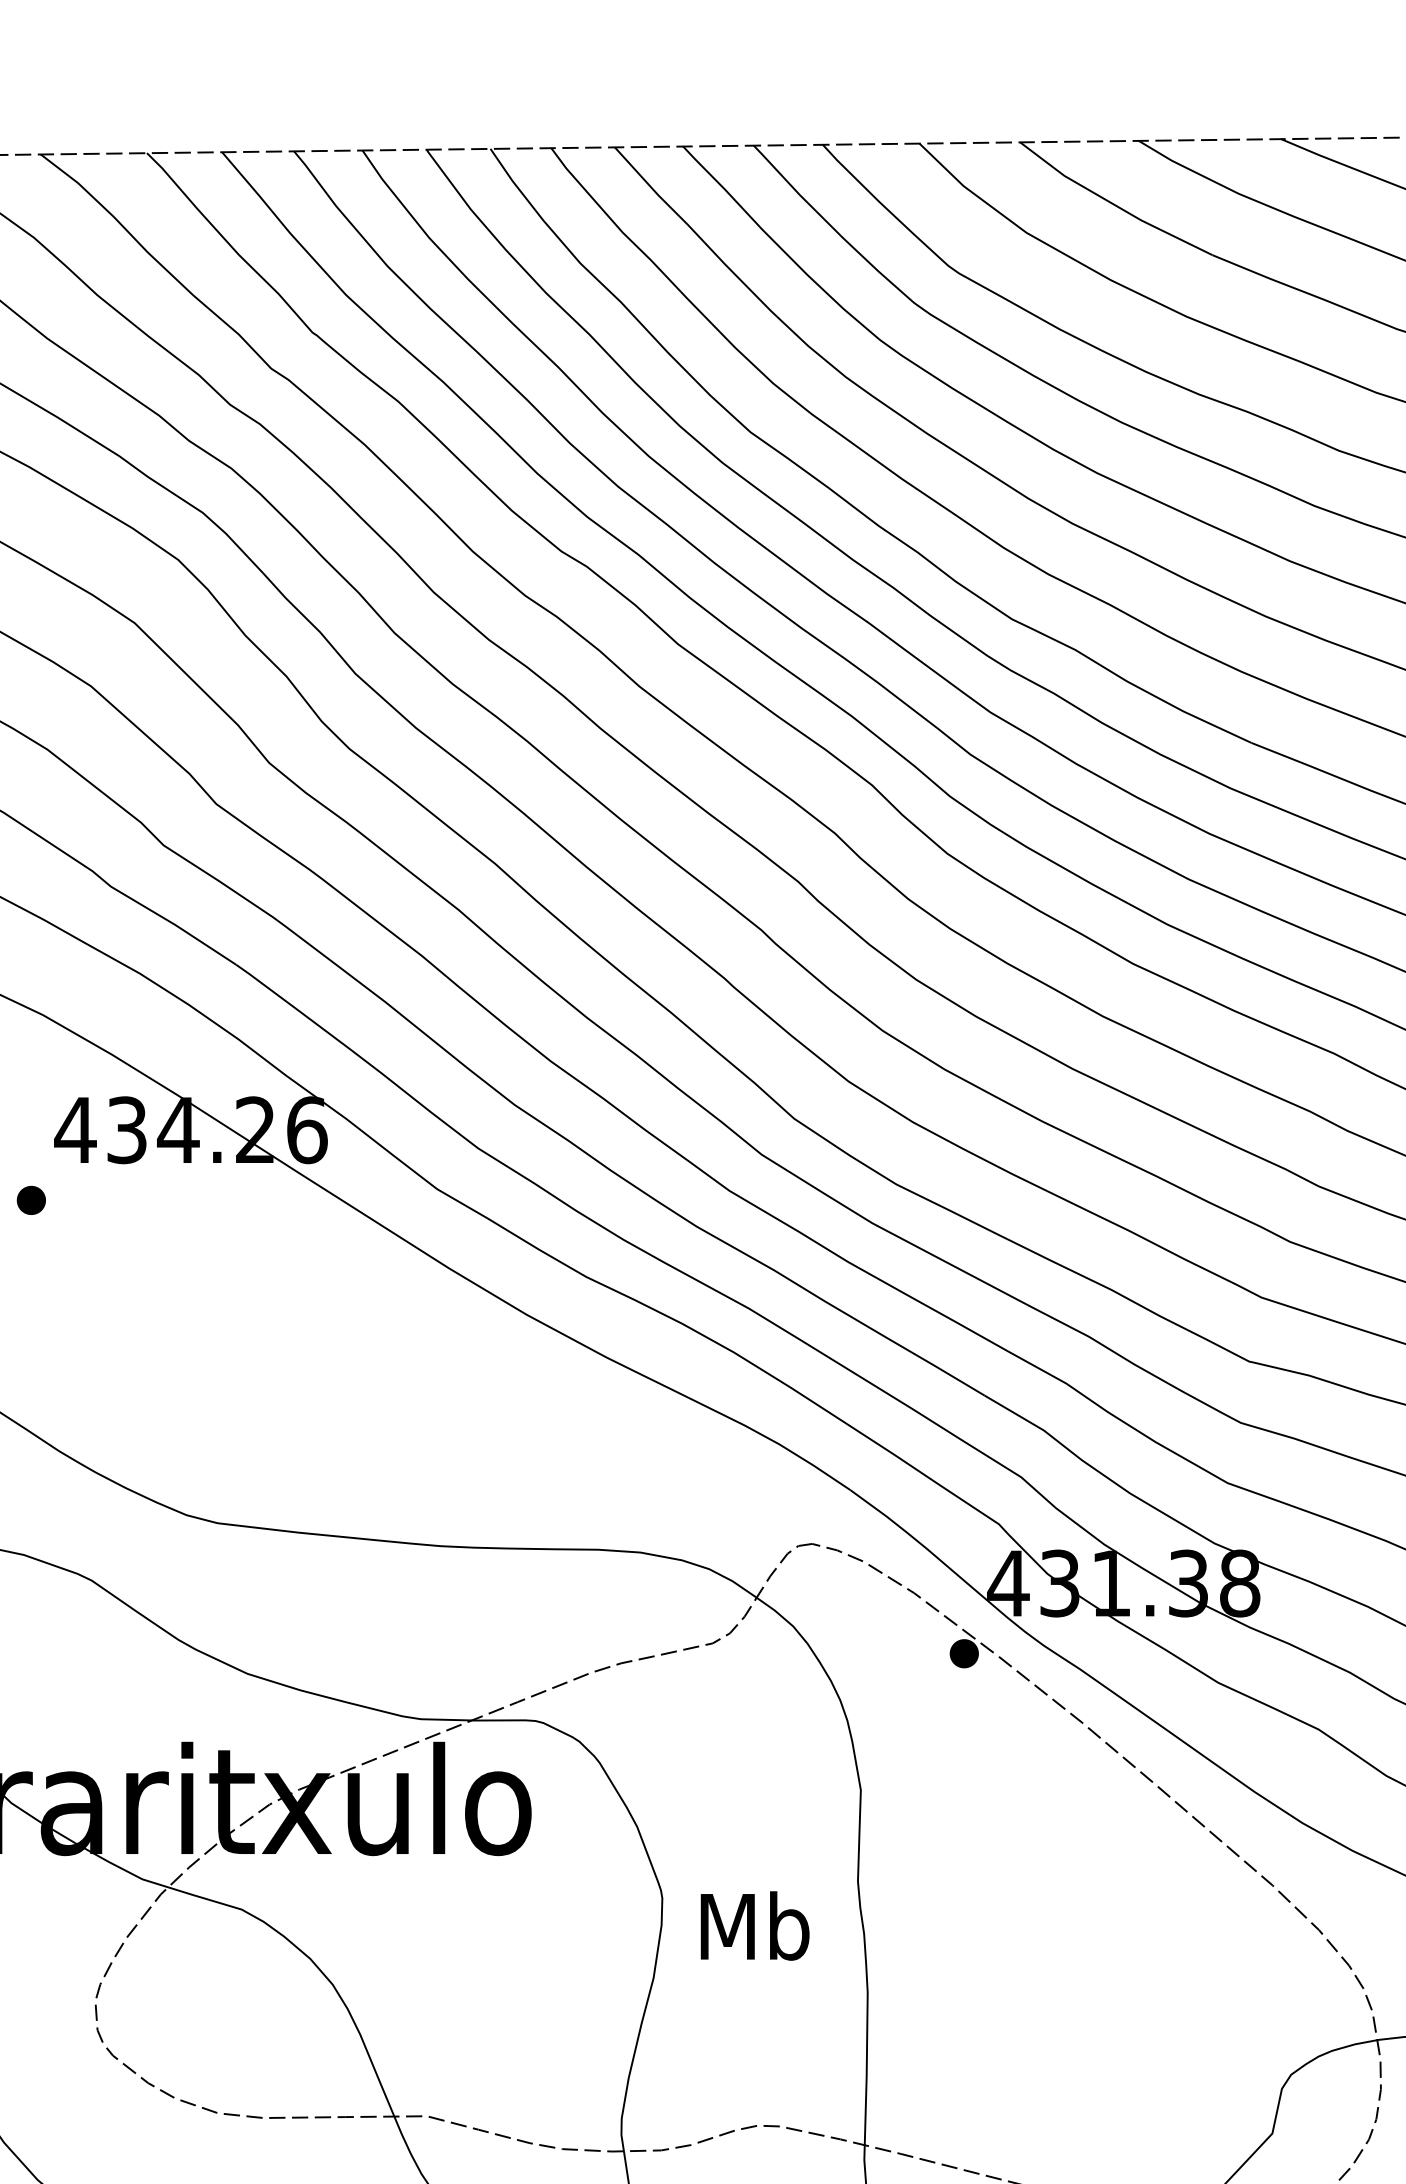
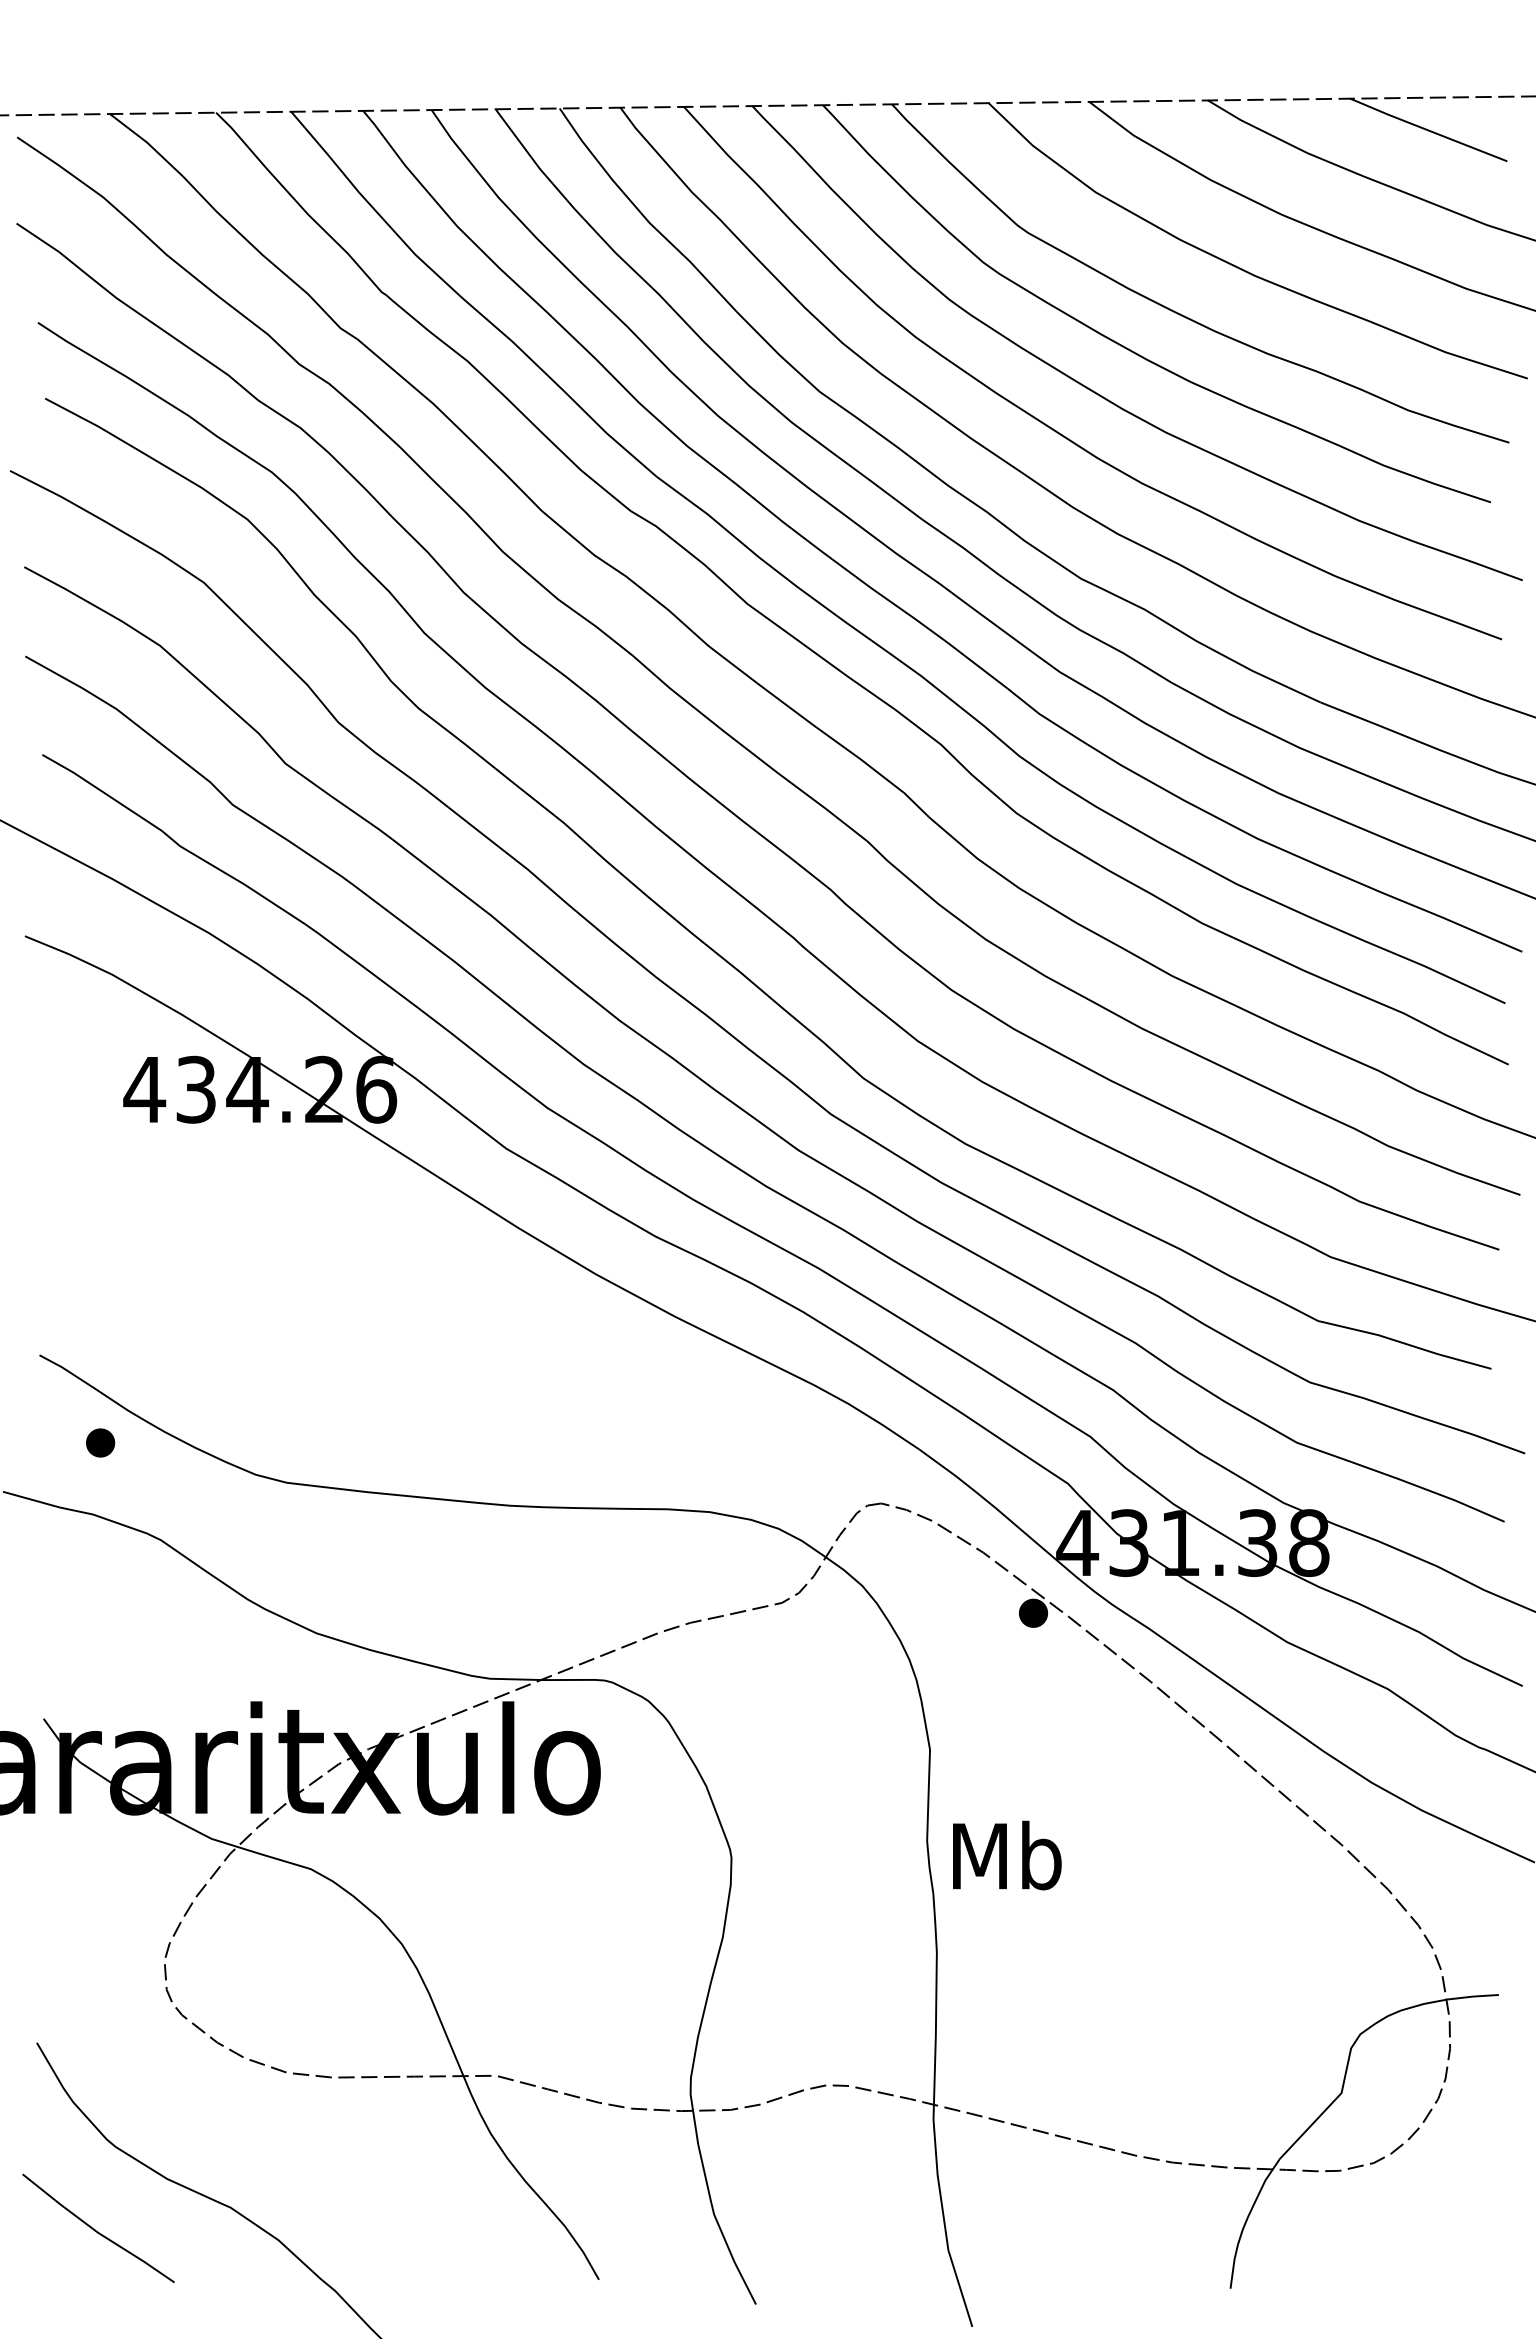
part: (31, 1199) -> (100, 1442), moved
text: (755, 1925) -> (1007, 1855), moved

